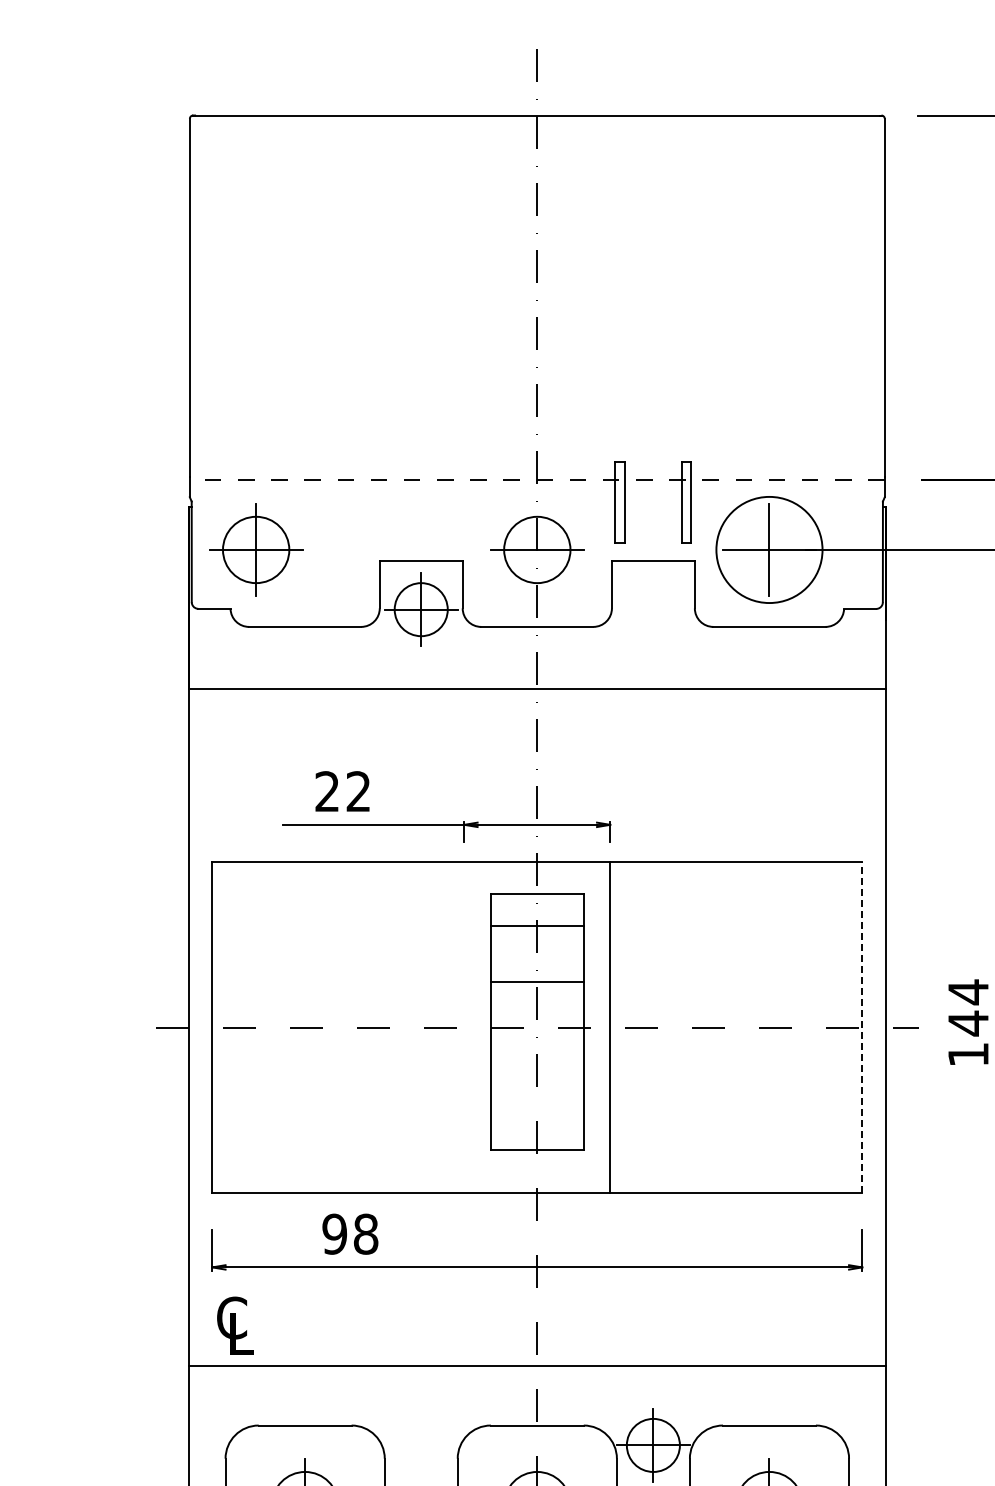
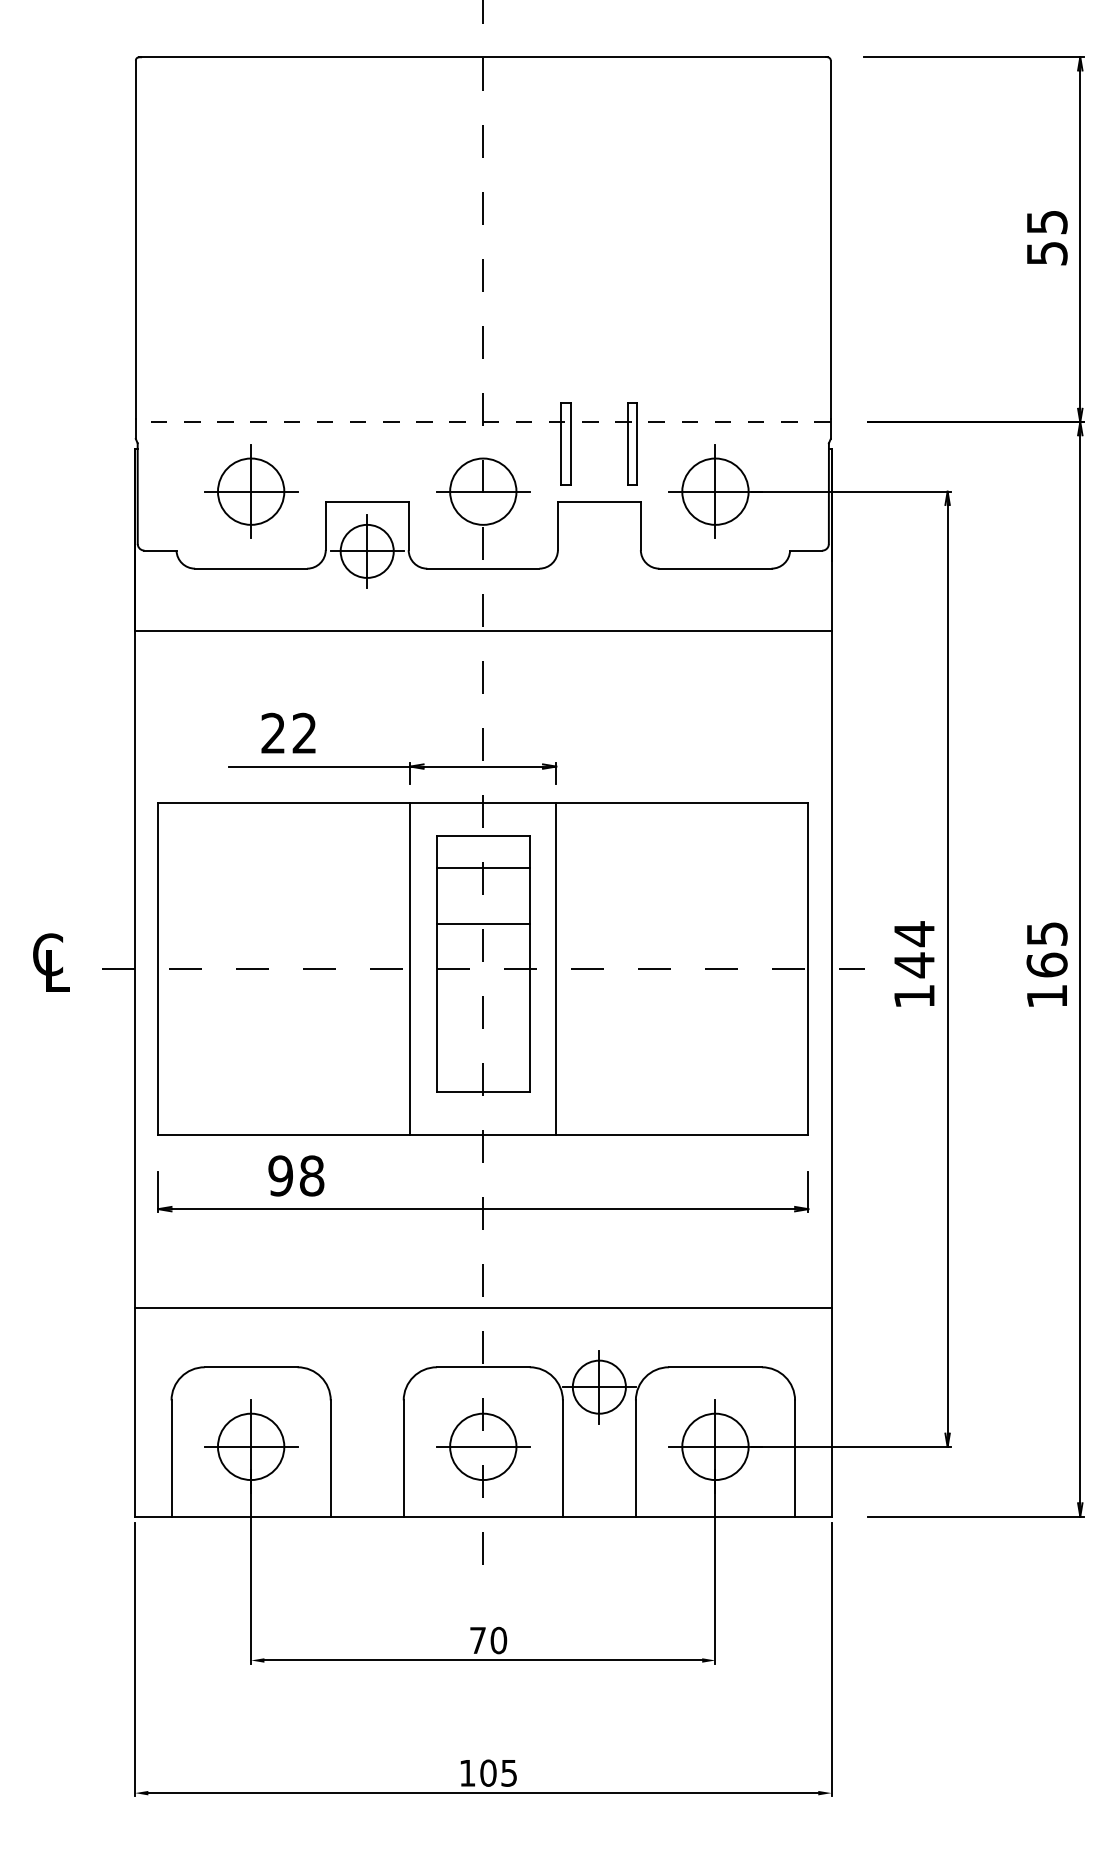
part: (256, 549) -> (251, 491), moved
circle: (769, 549) -> (715, 491), size x0.62
line: (464, 1027) -> (410, 969), added
line: (862, 1027) -> (808, 969), dashed -> solid
text: (235, 1325) -> (51, 962), moved

